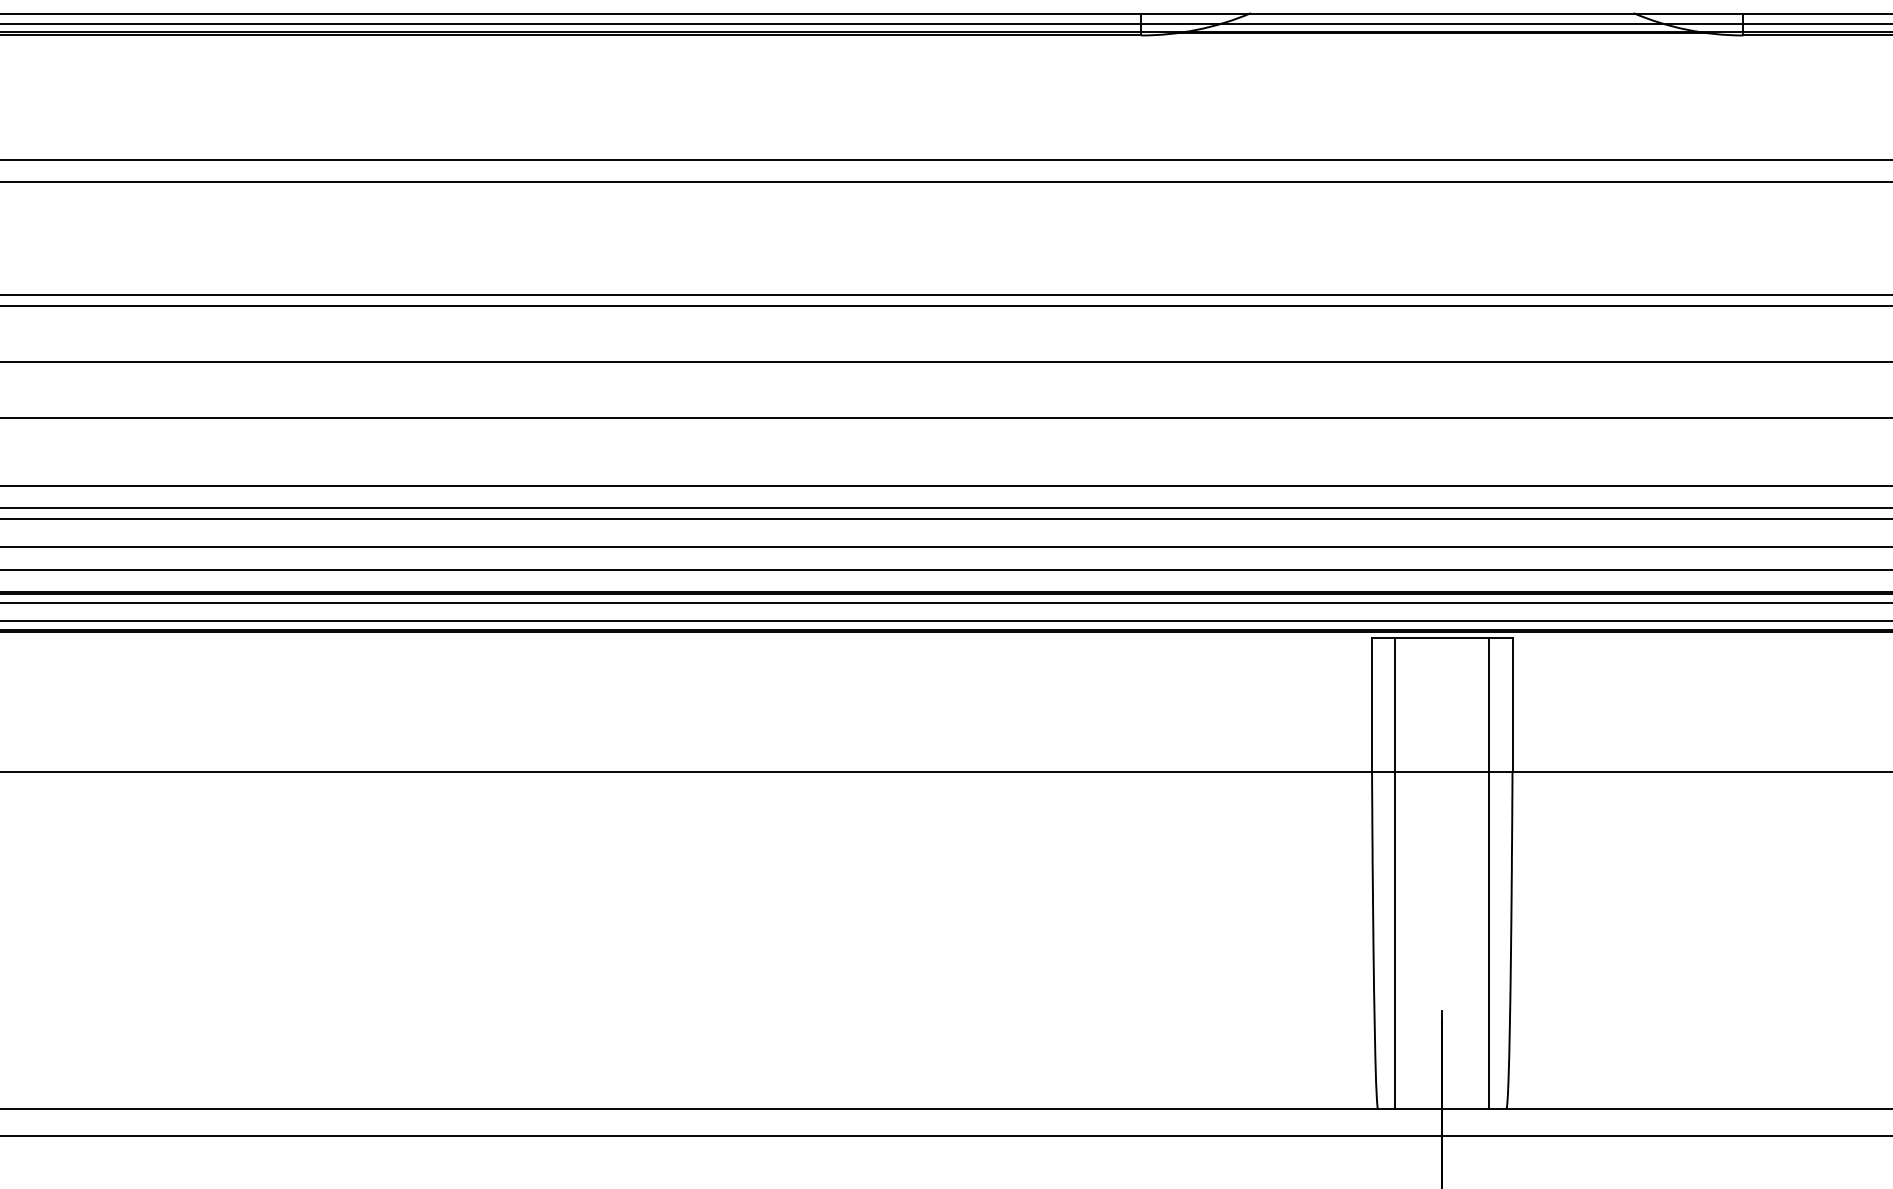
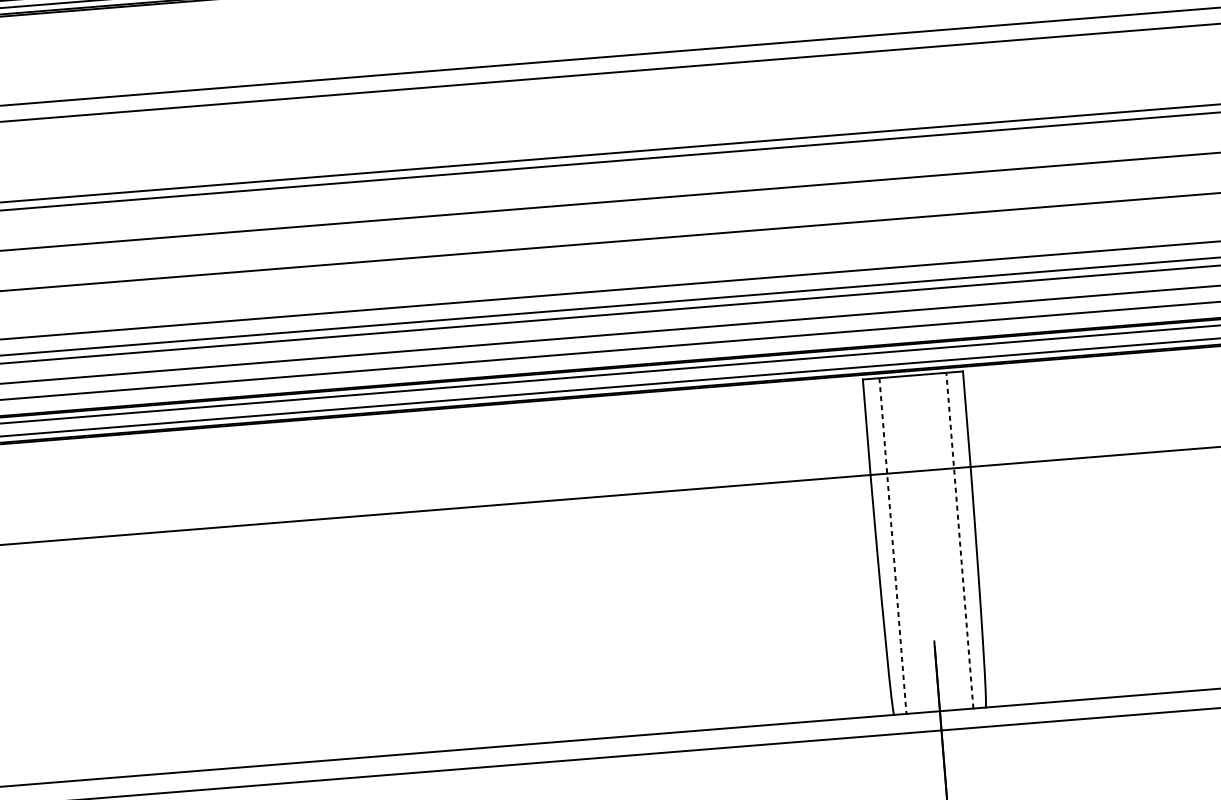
line: (1395, 873) -> (893, 545), solid -> dashed
line: (1489, 873) -> (960, 540), solid -> dashed

